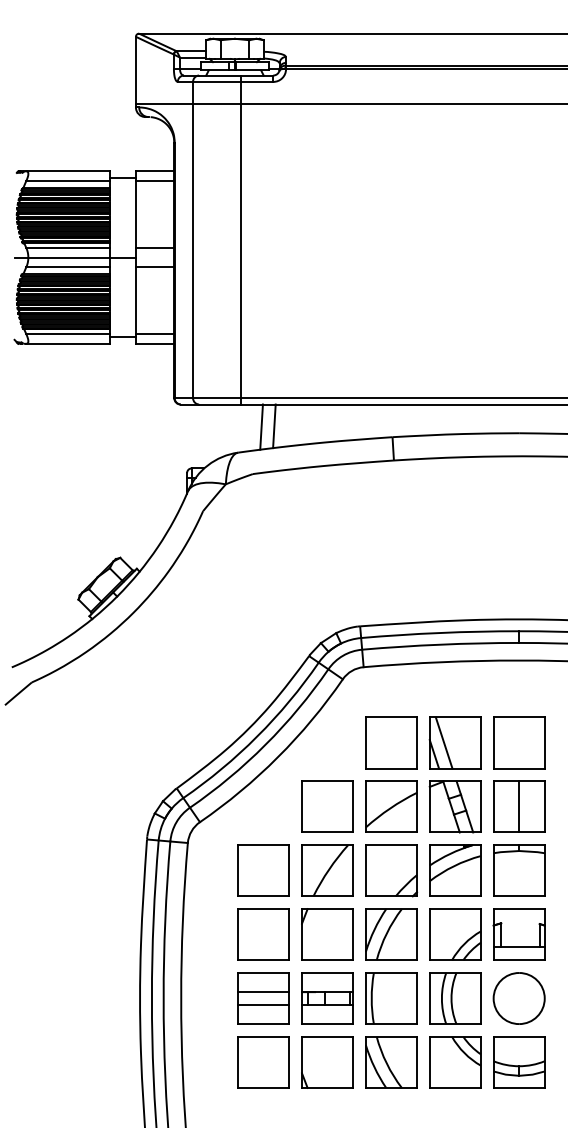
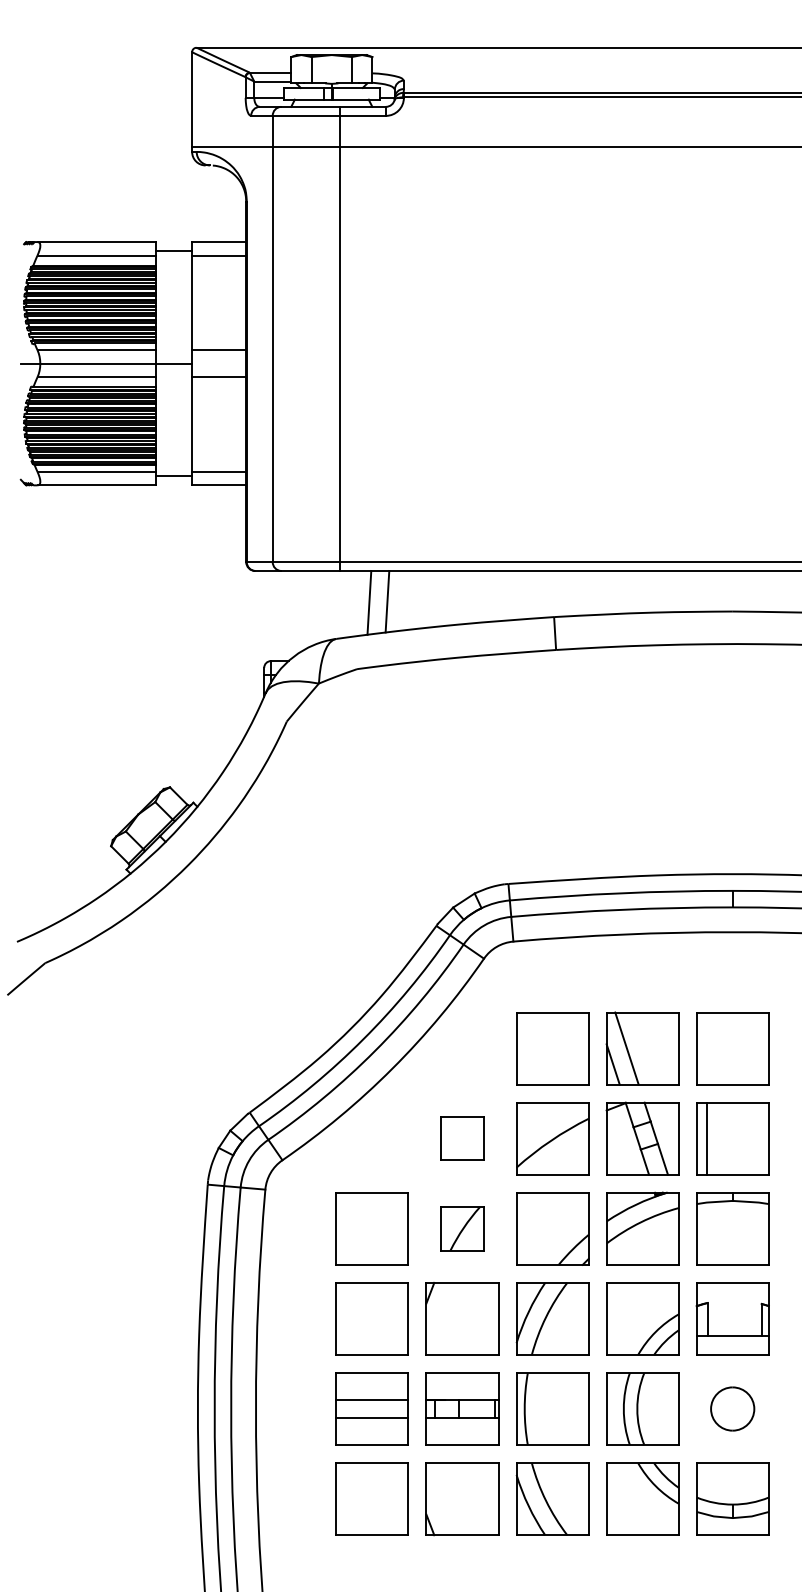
part: (327, 806) -> (462, 1138), size x0.6
line: (518, 806) -> (706, 1138), moved
part: (327, 870) -> (462, 1228), size x0.6
part: (518, 998) -> (732, 1408), size x0.6

